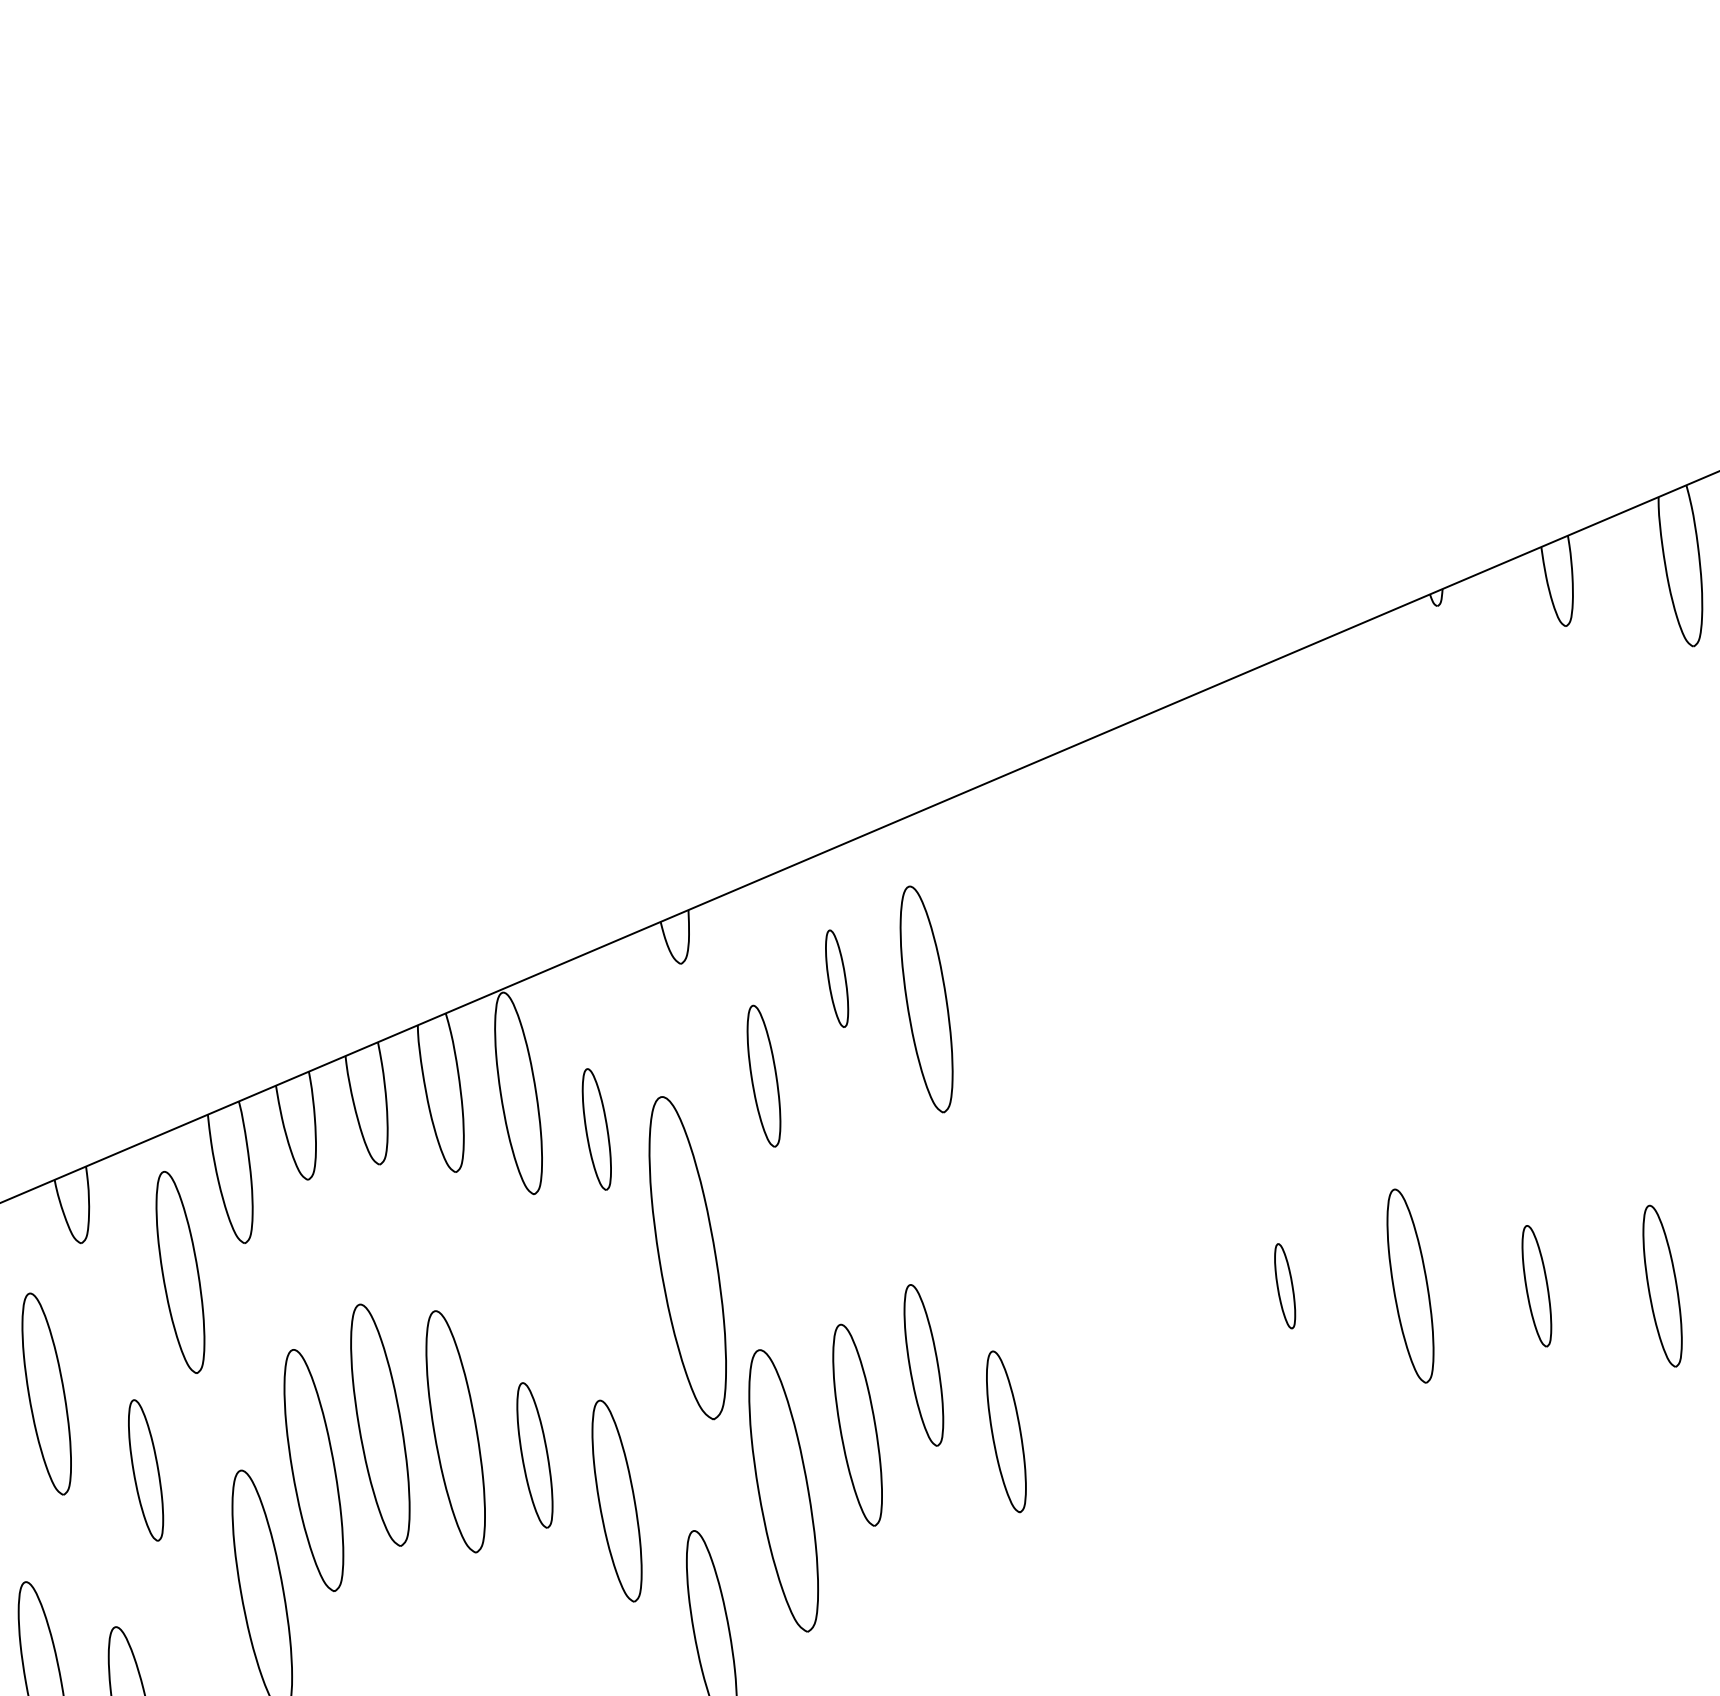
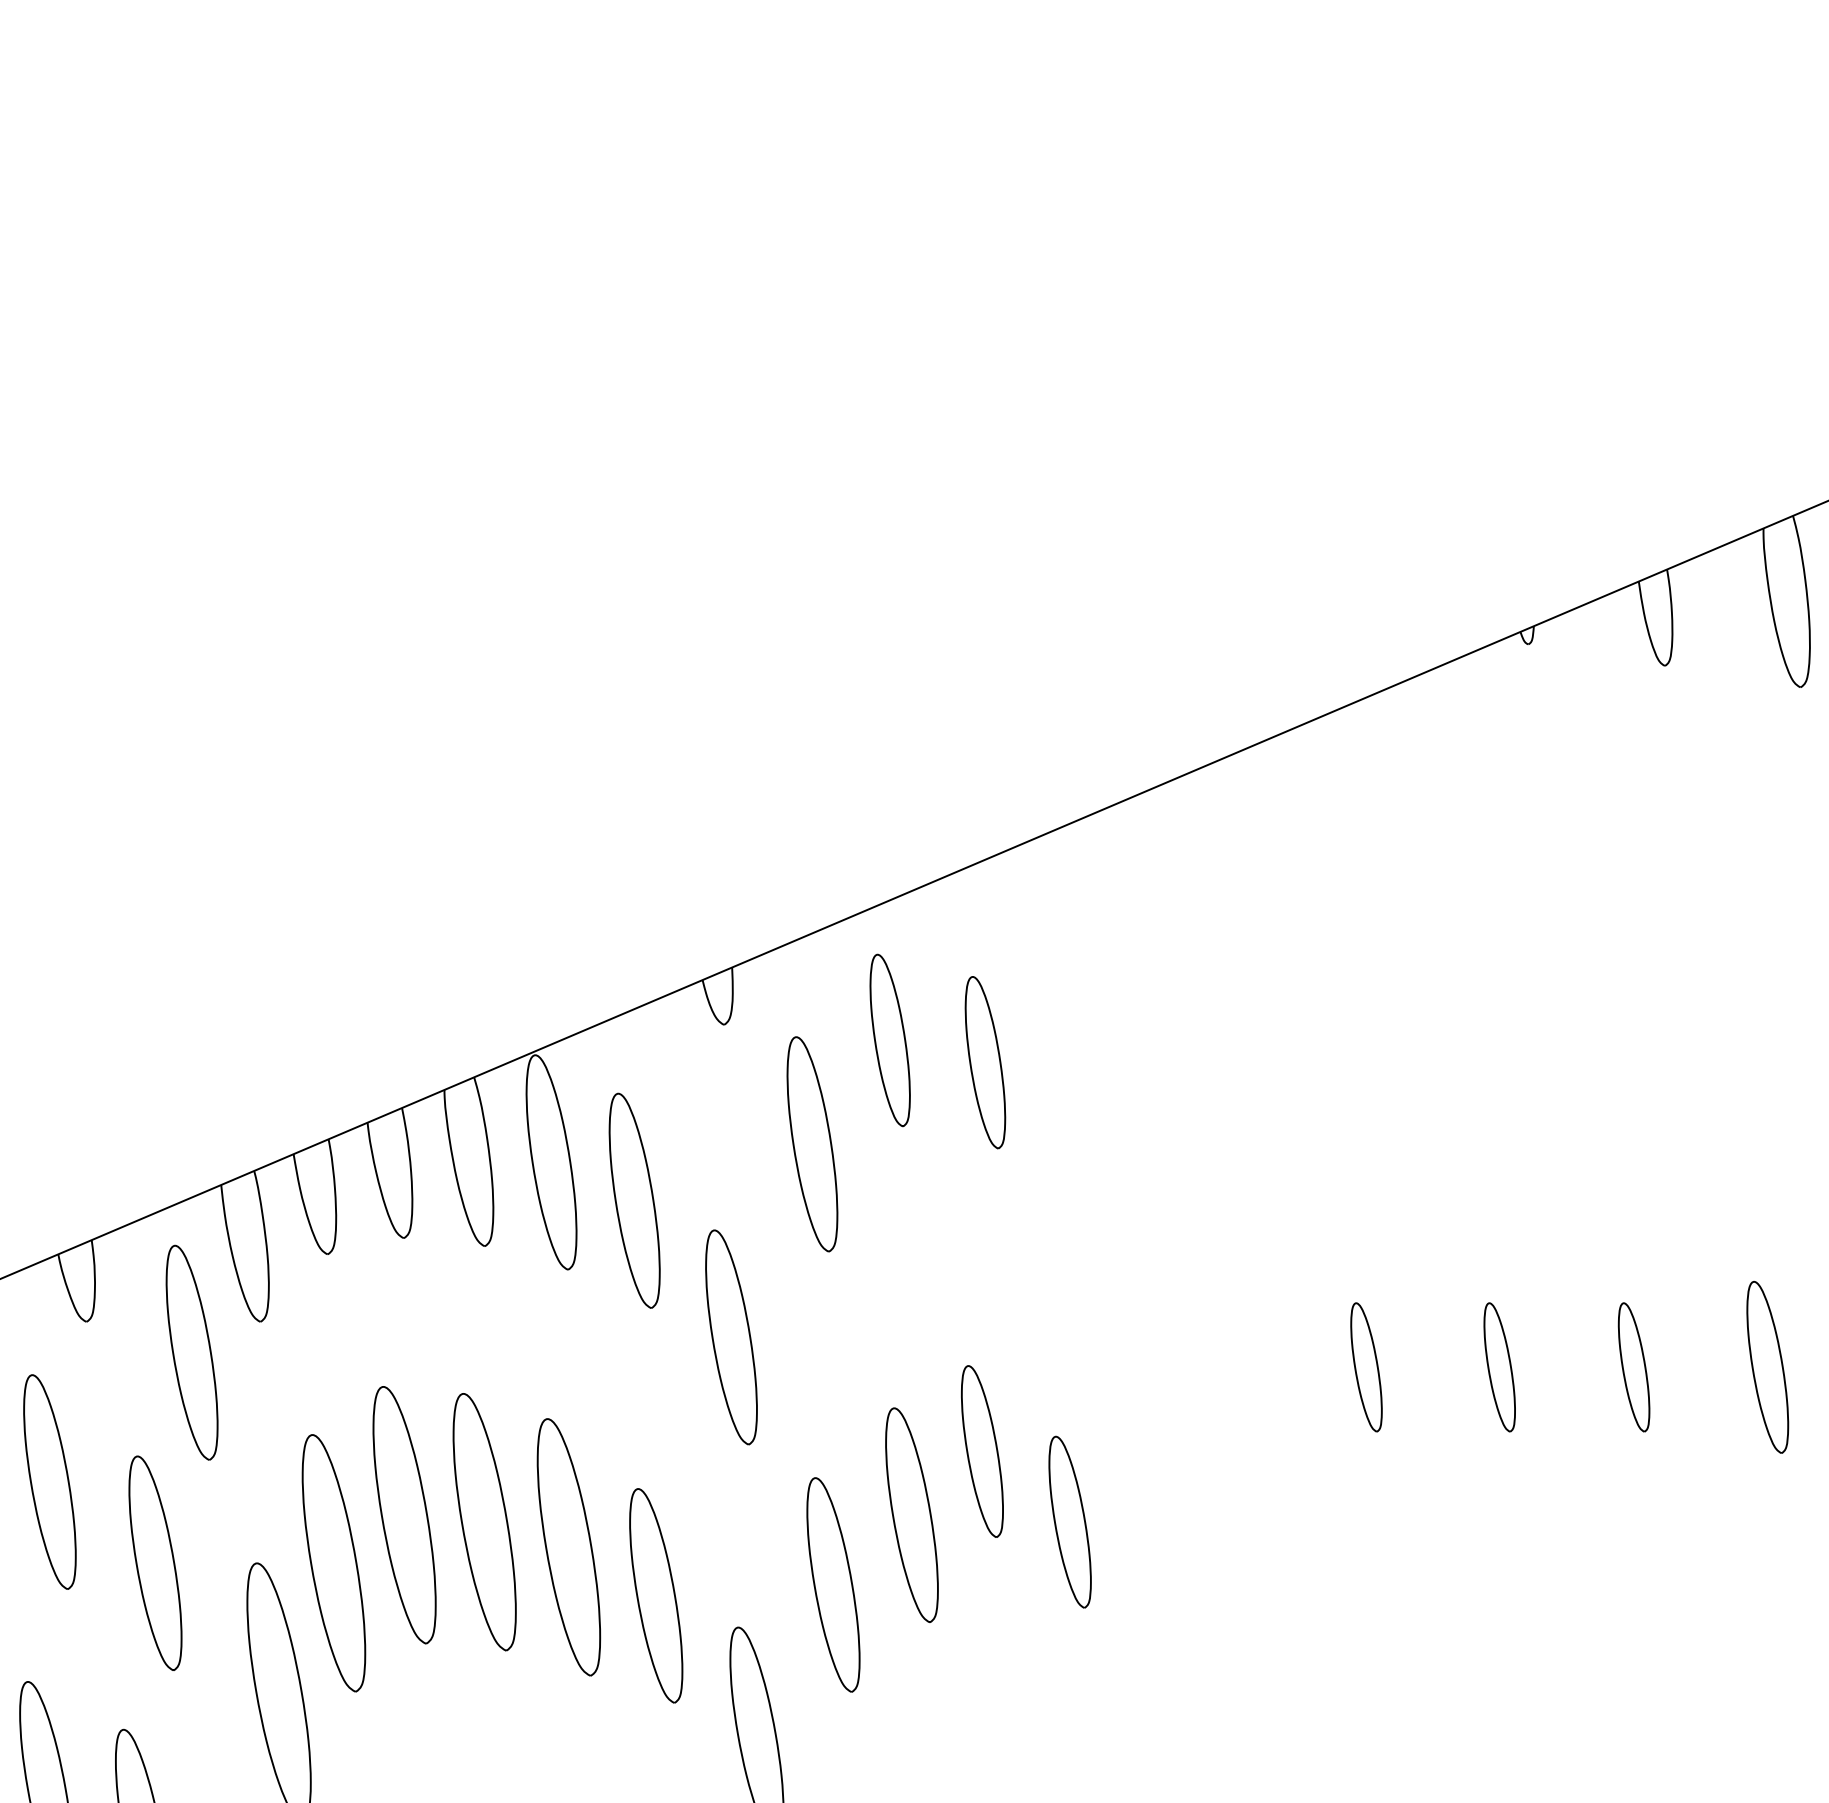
part: (836, 978) -> (889, 1040), size x1.67
part: (926, 999) -> (985, 1062), size x0.71
part: (763, 1075) -> (811, 1143), size x1.43
part: (596, 1129) -> (634, 1200), size x1.67
part: (687, 1257) -> (731, 1336), size x0.62
part: (1284, 1286) -> (1365, 1367), size x1.43
part: (1410, 1286) -> (1499, 1367), size x0.62
part: (534, 1455) -> (568, 1547), size x1.67
part: (145, 1470) -> (154, 1563), size x1.43
part: (783, 1490) -> (833, 1584), size x0.71

